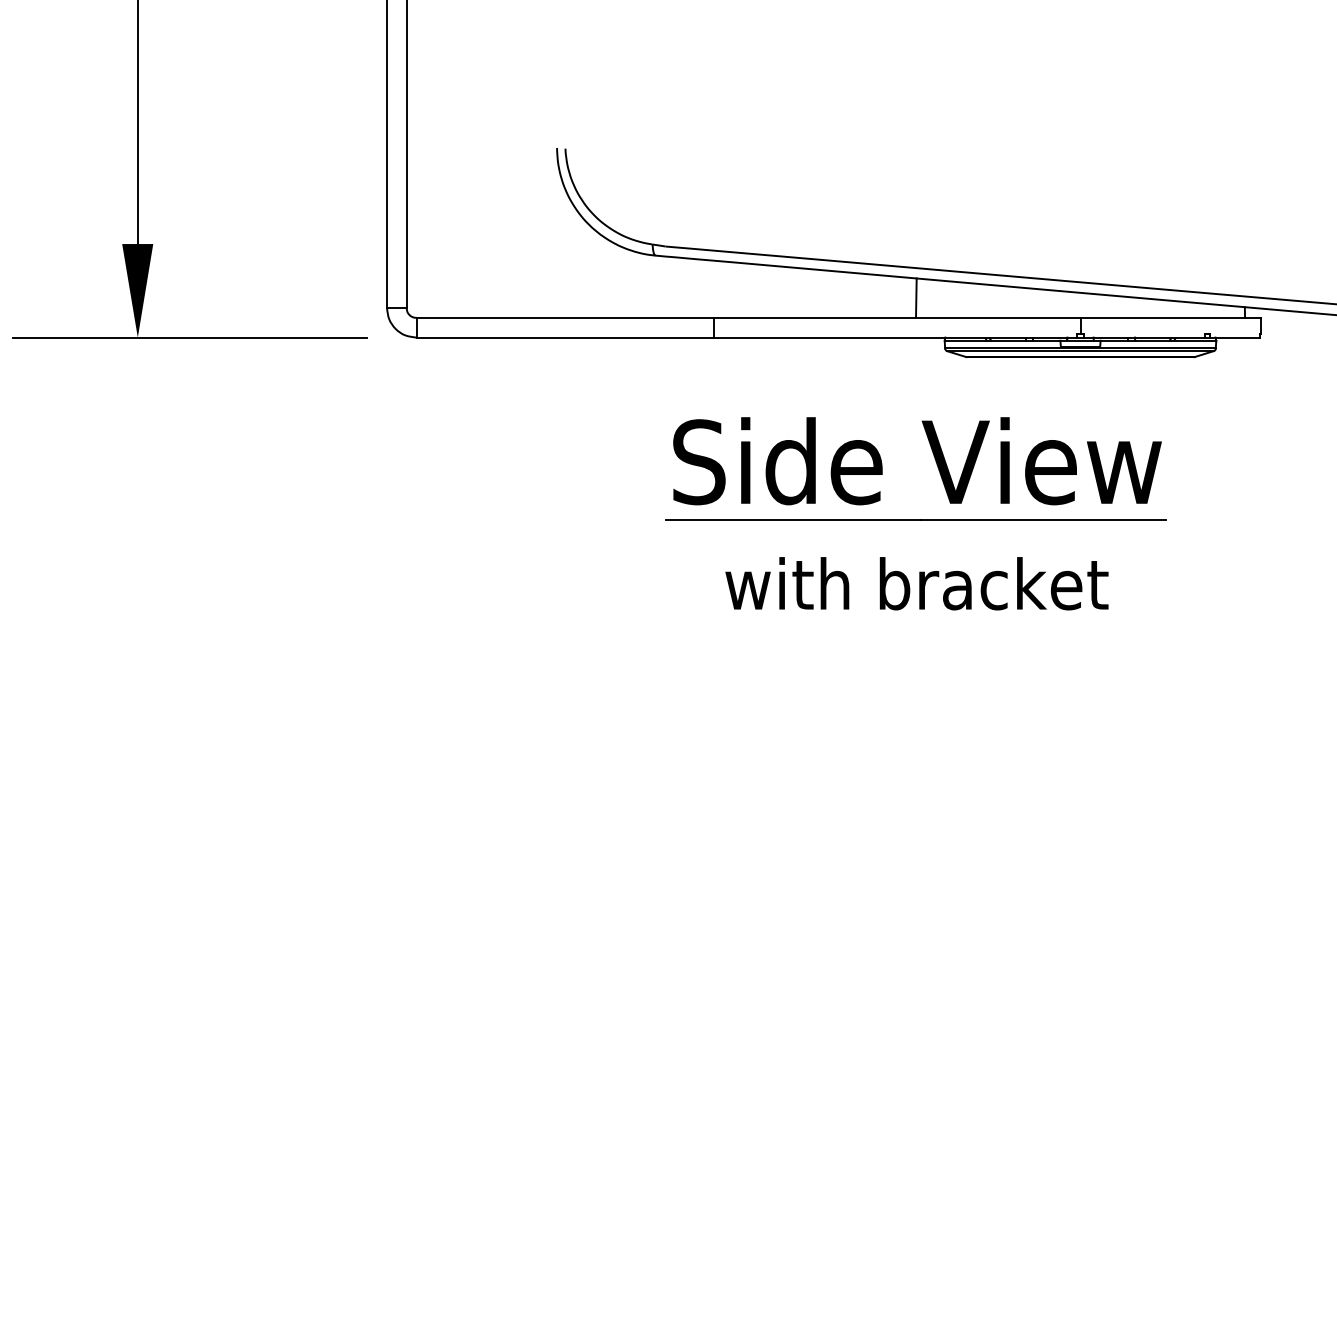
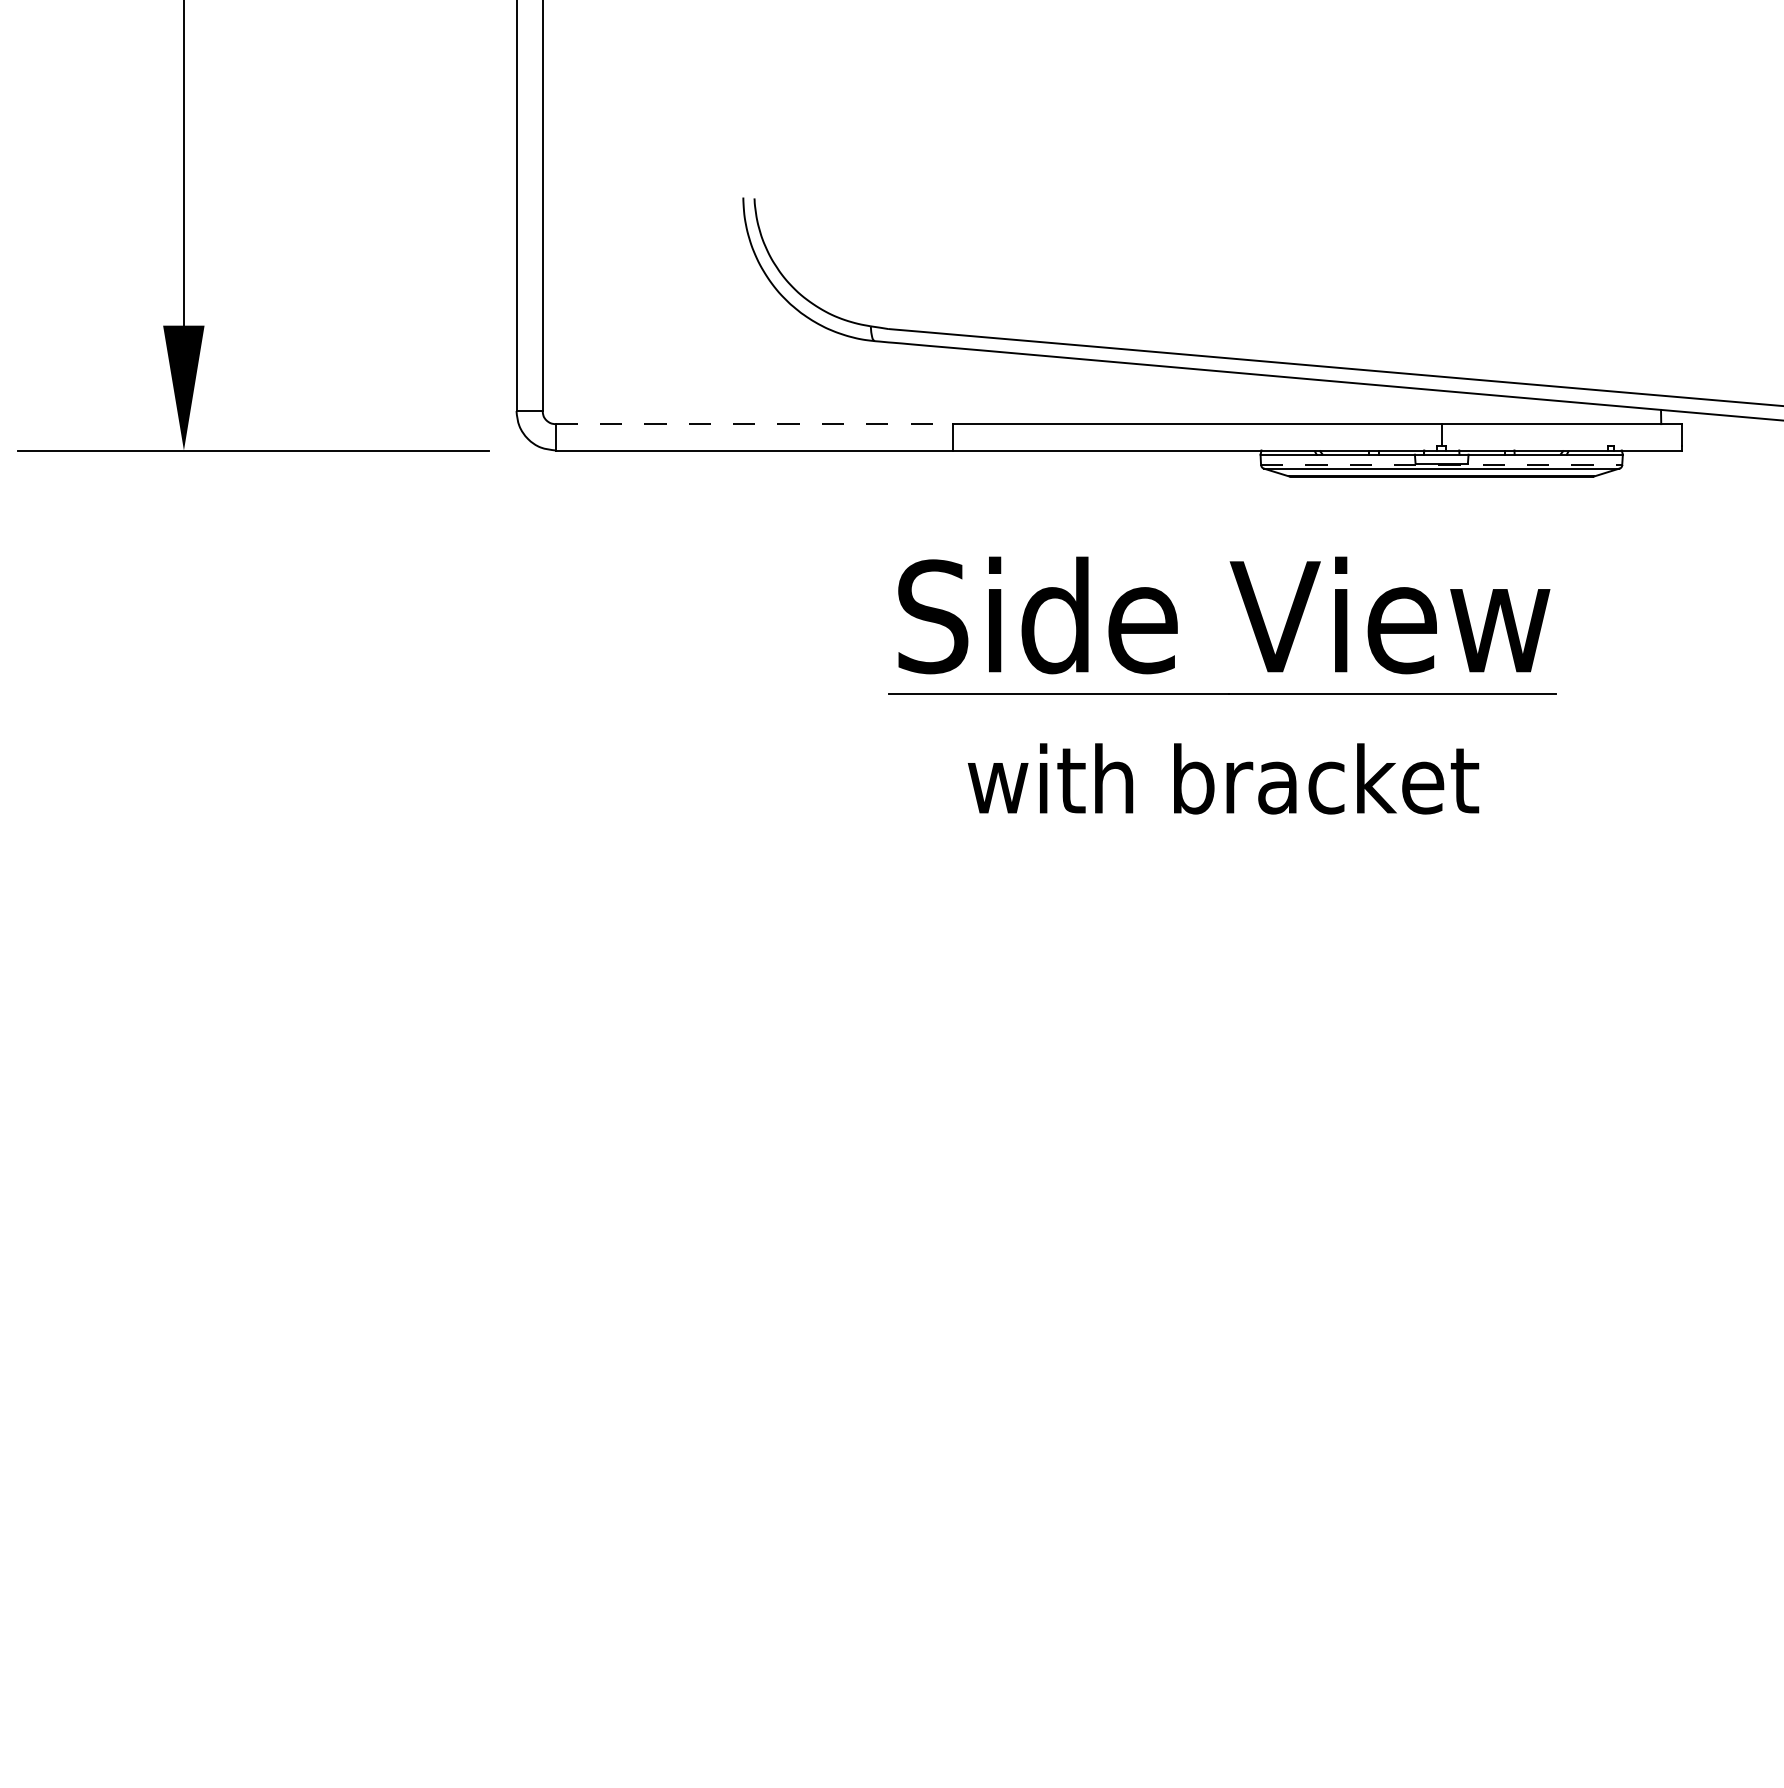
line: (916, 297) -> (1222, 397), removed
line: (565, 318) -> (754, 424), solid -> dashed
line: (1080, 348) -> (1441, 464), solid -> dashed

